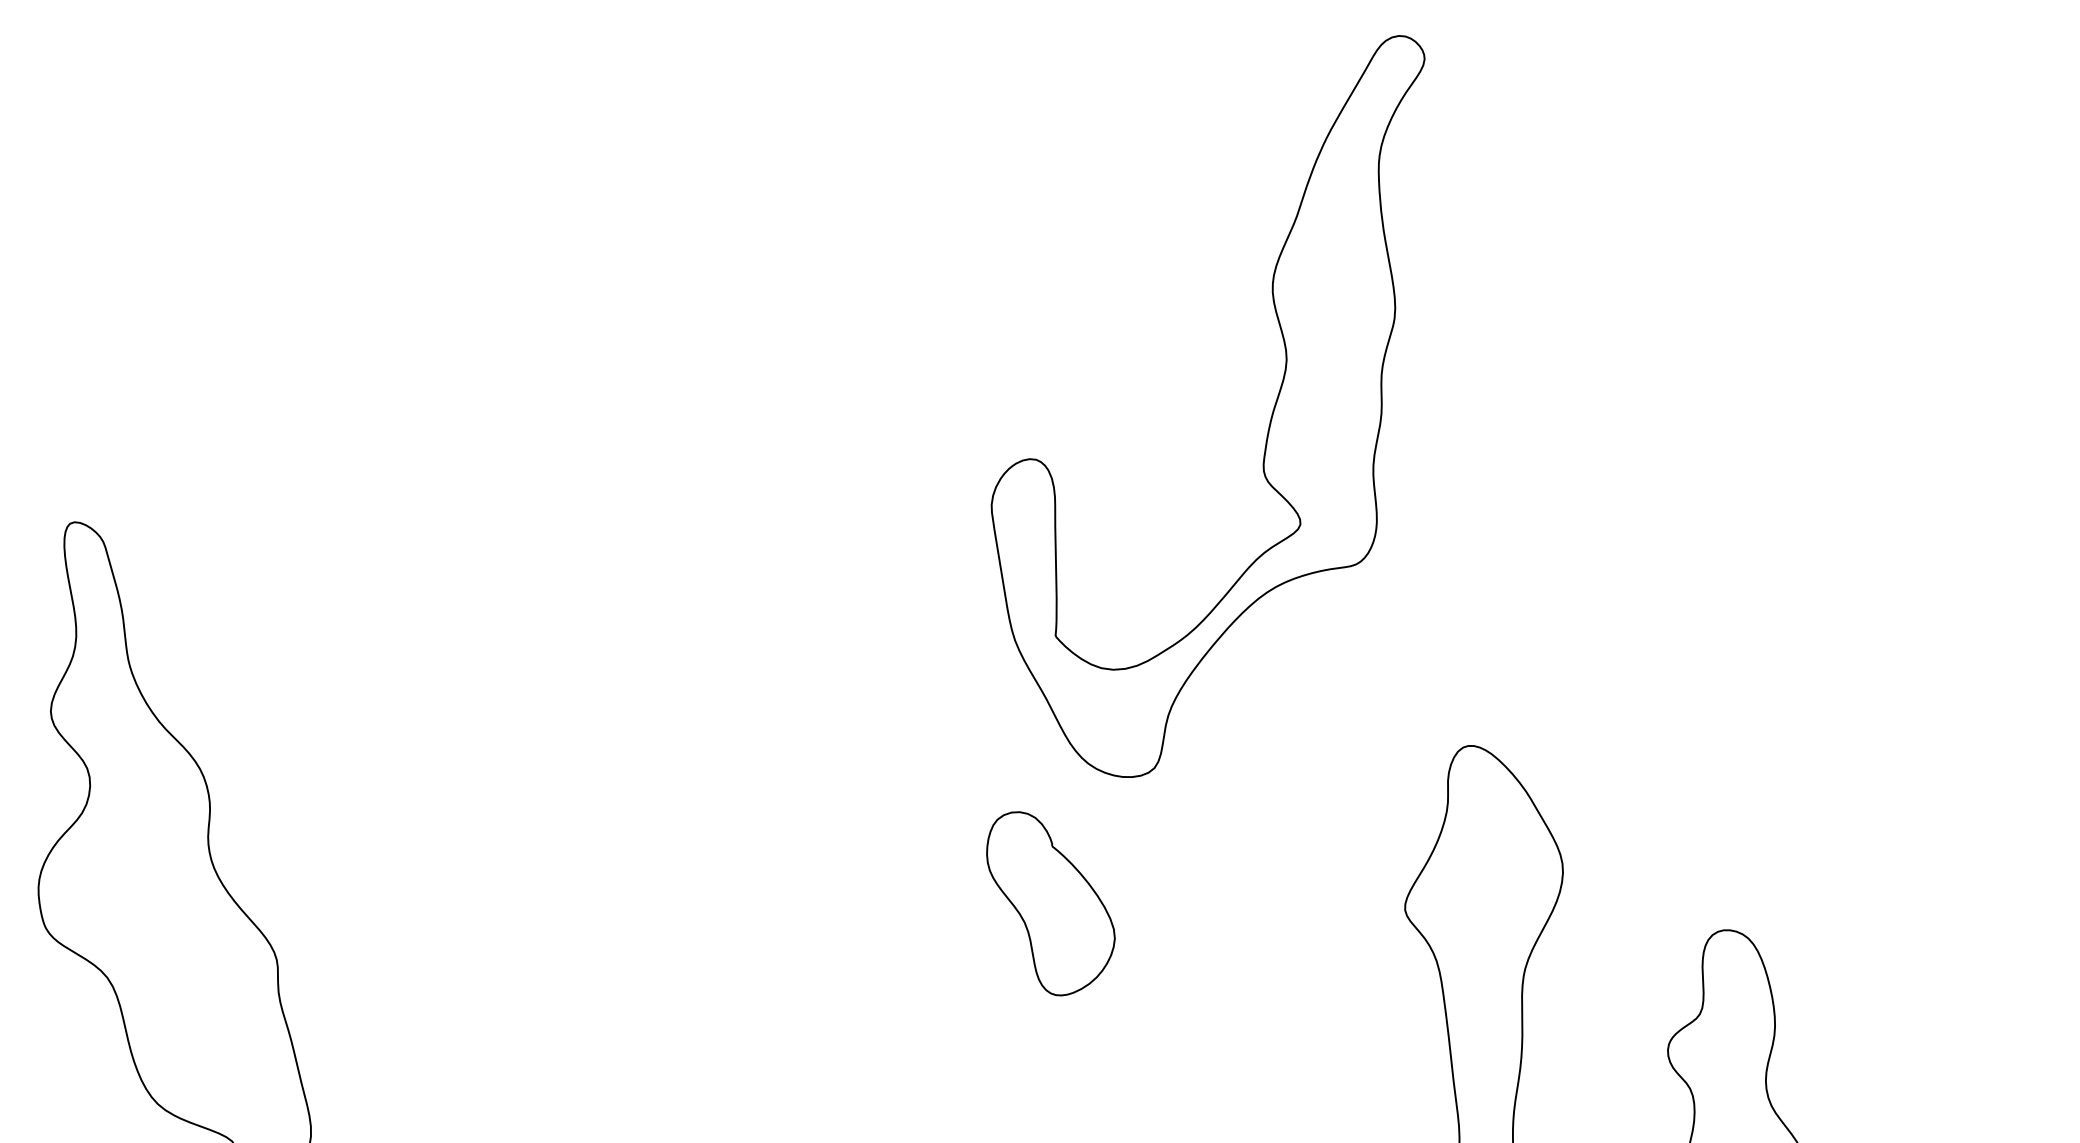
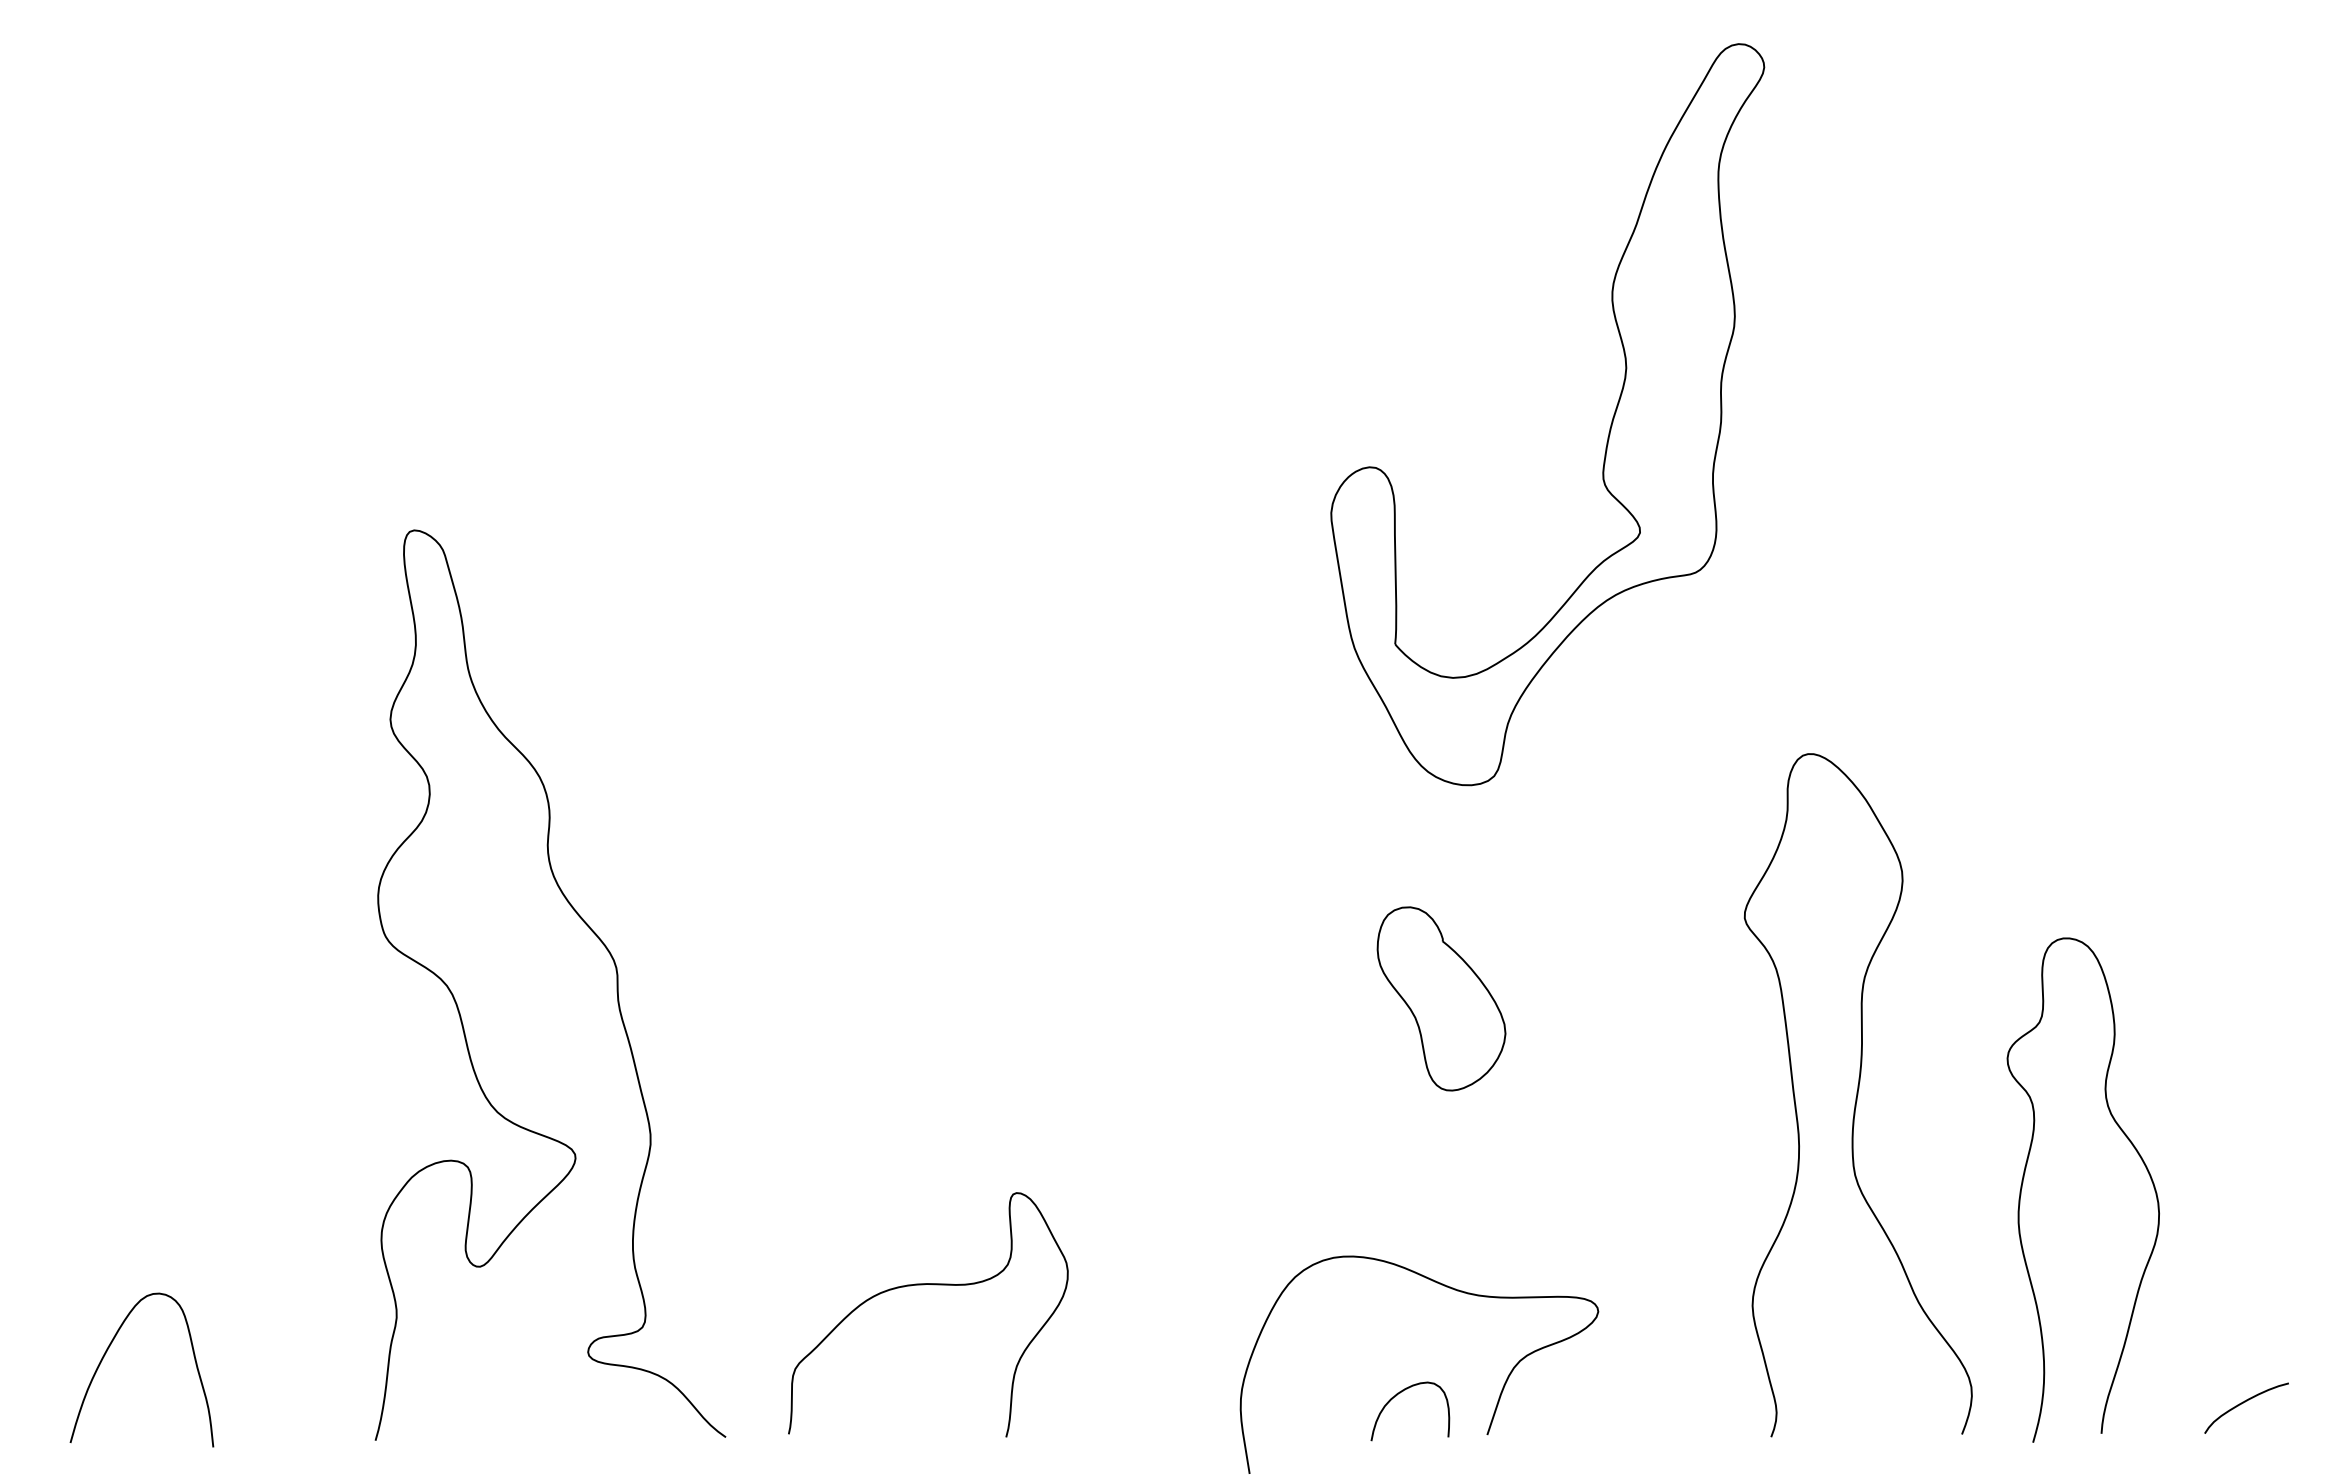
part: (1050, 903) -> (1441, 998), moved

